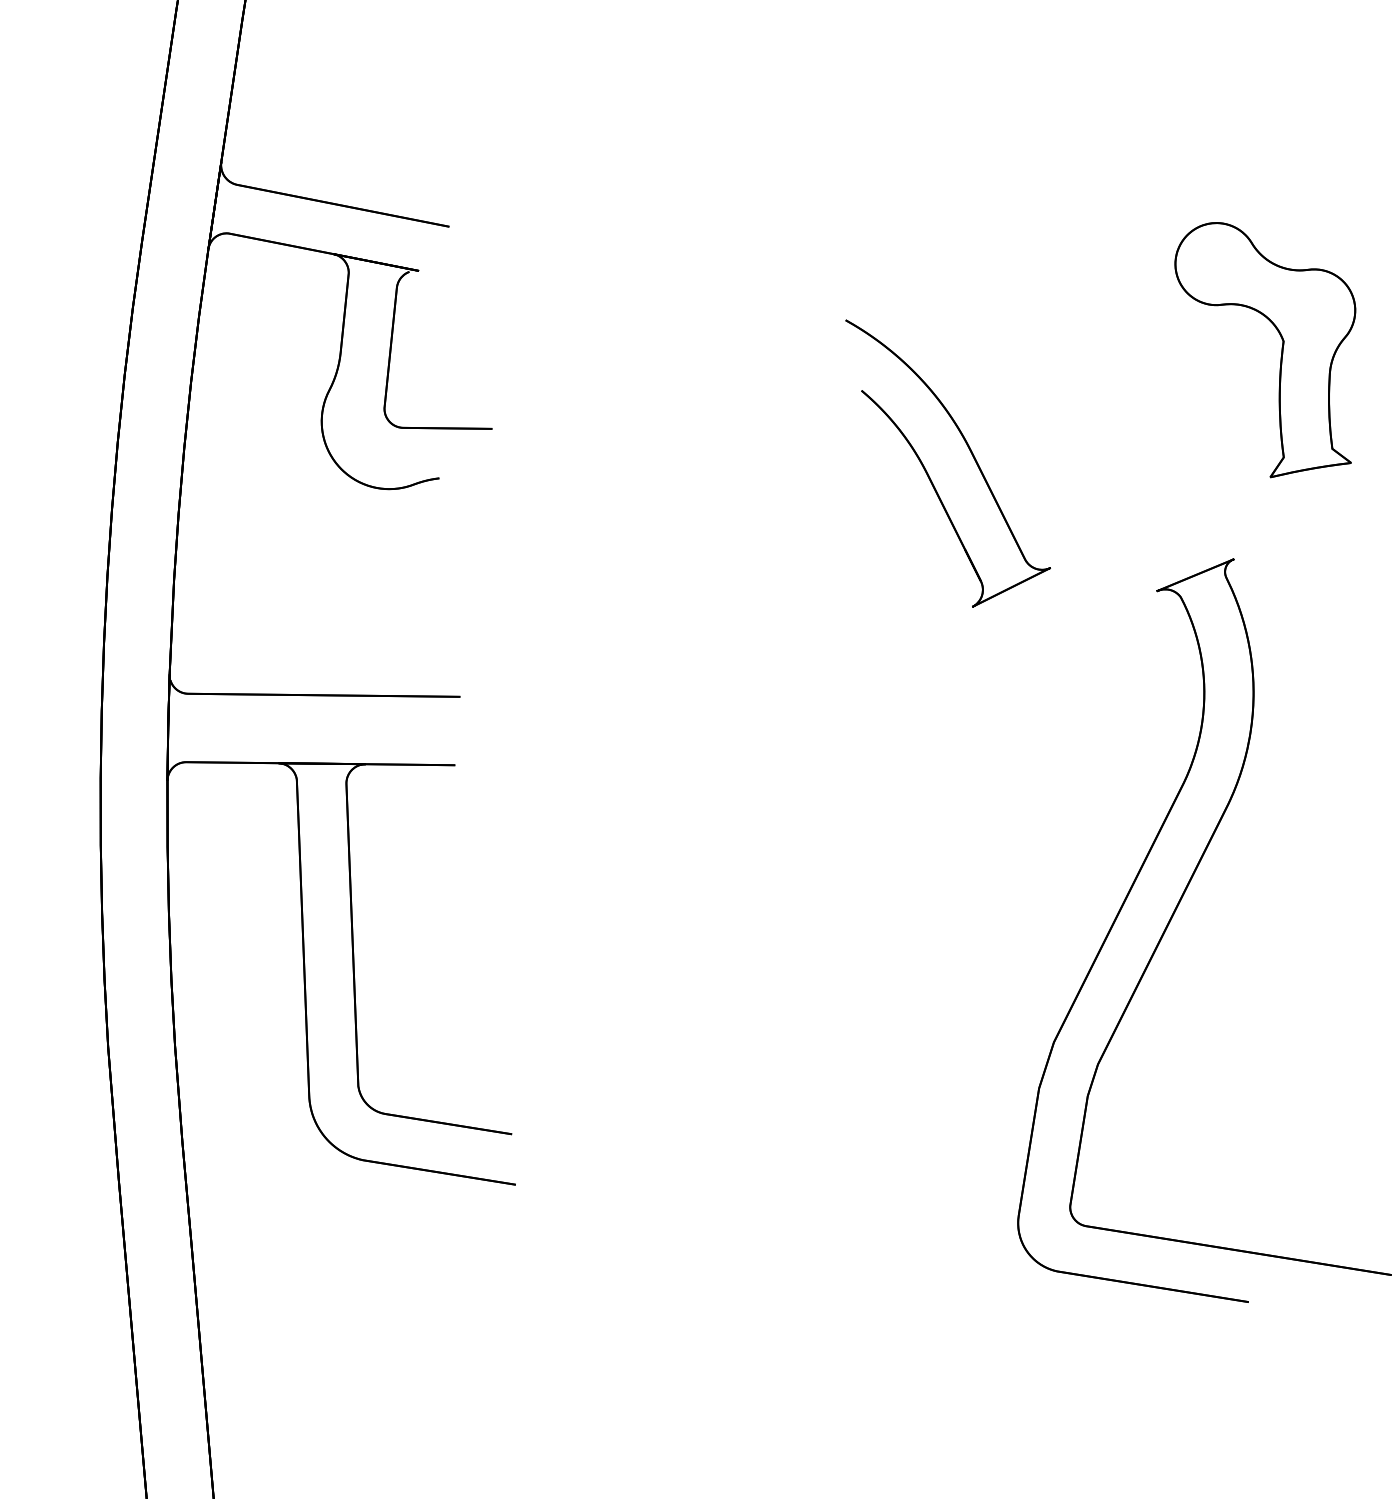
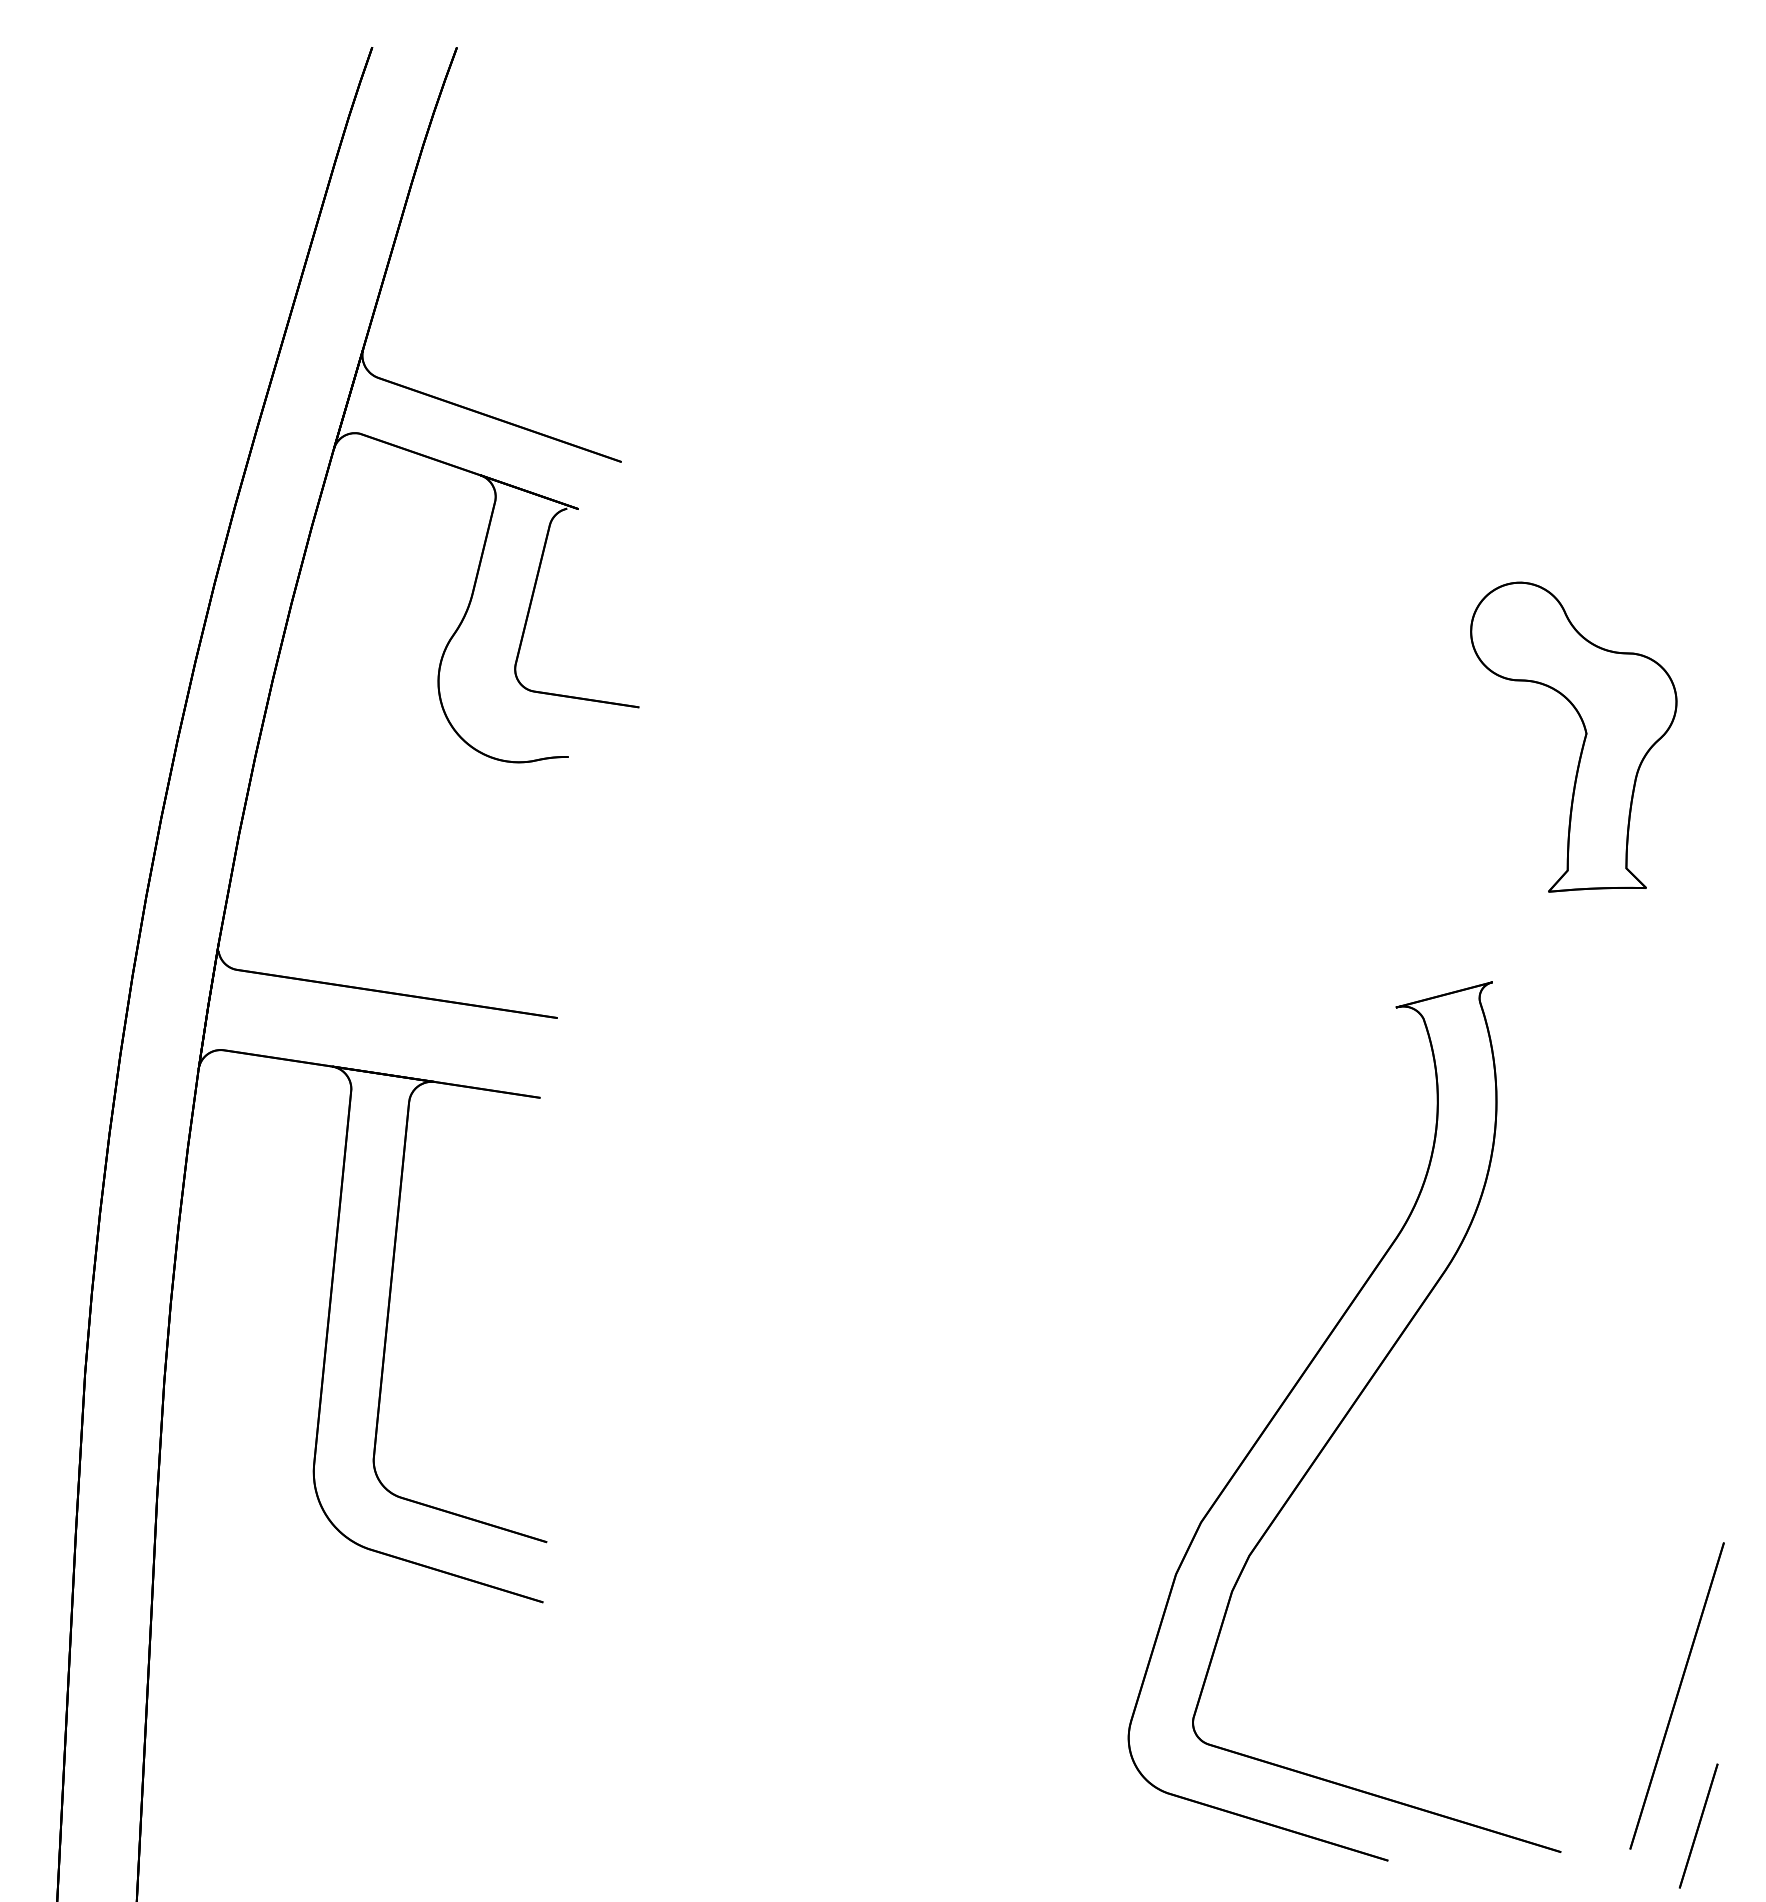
part: (968, 448) -> (1197, 808), removed

